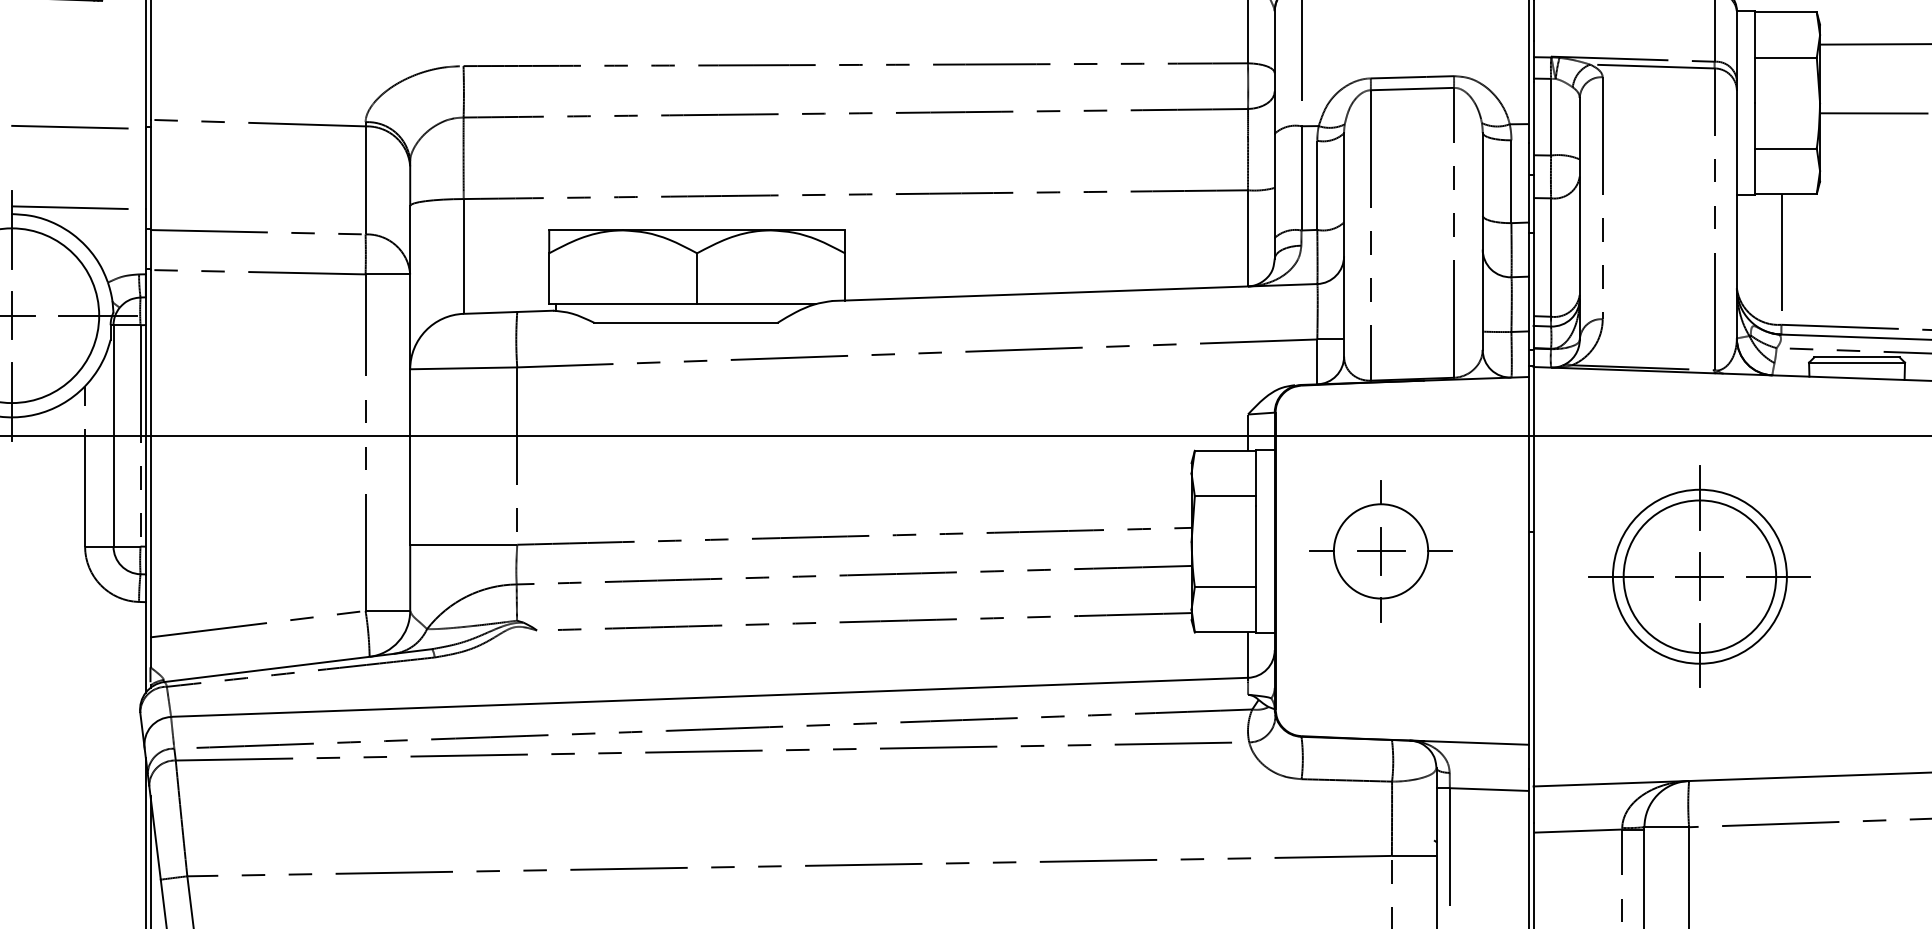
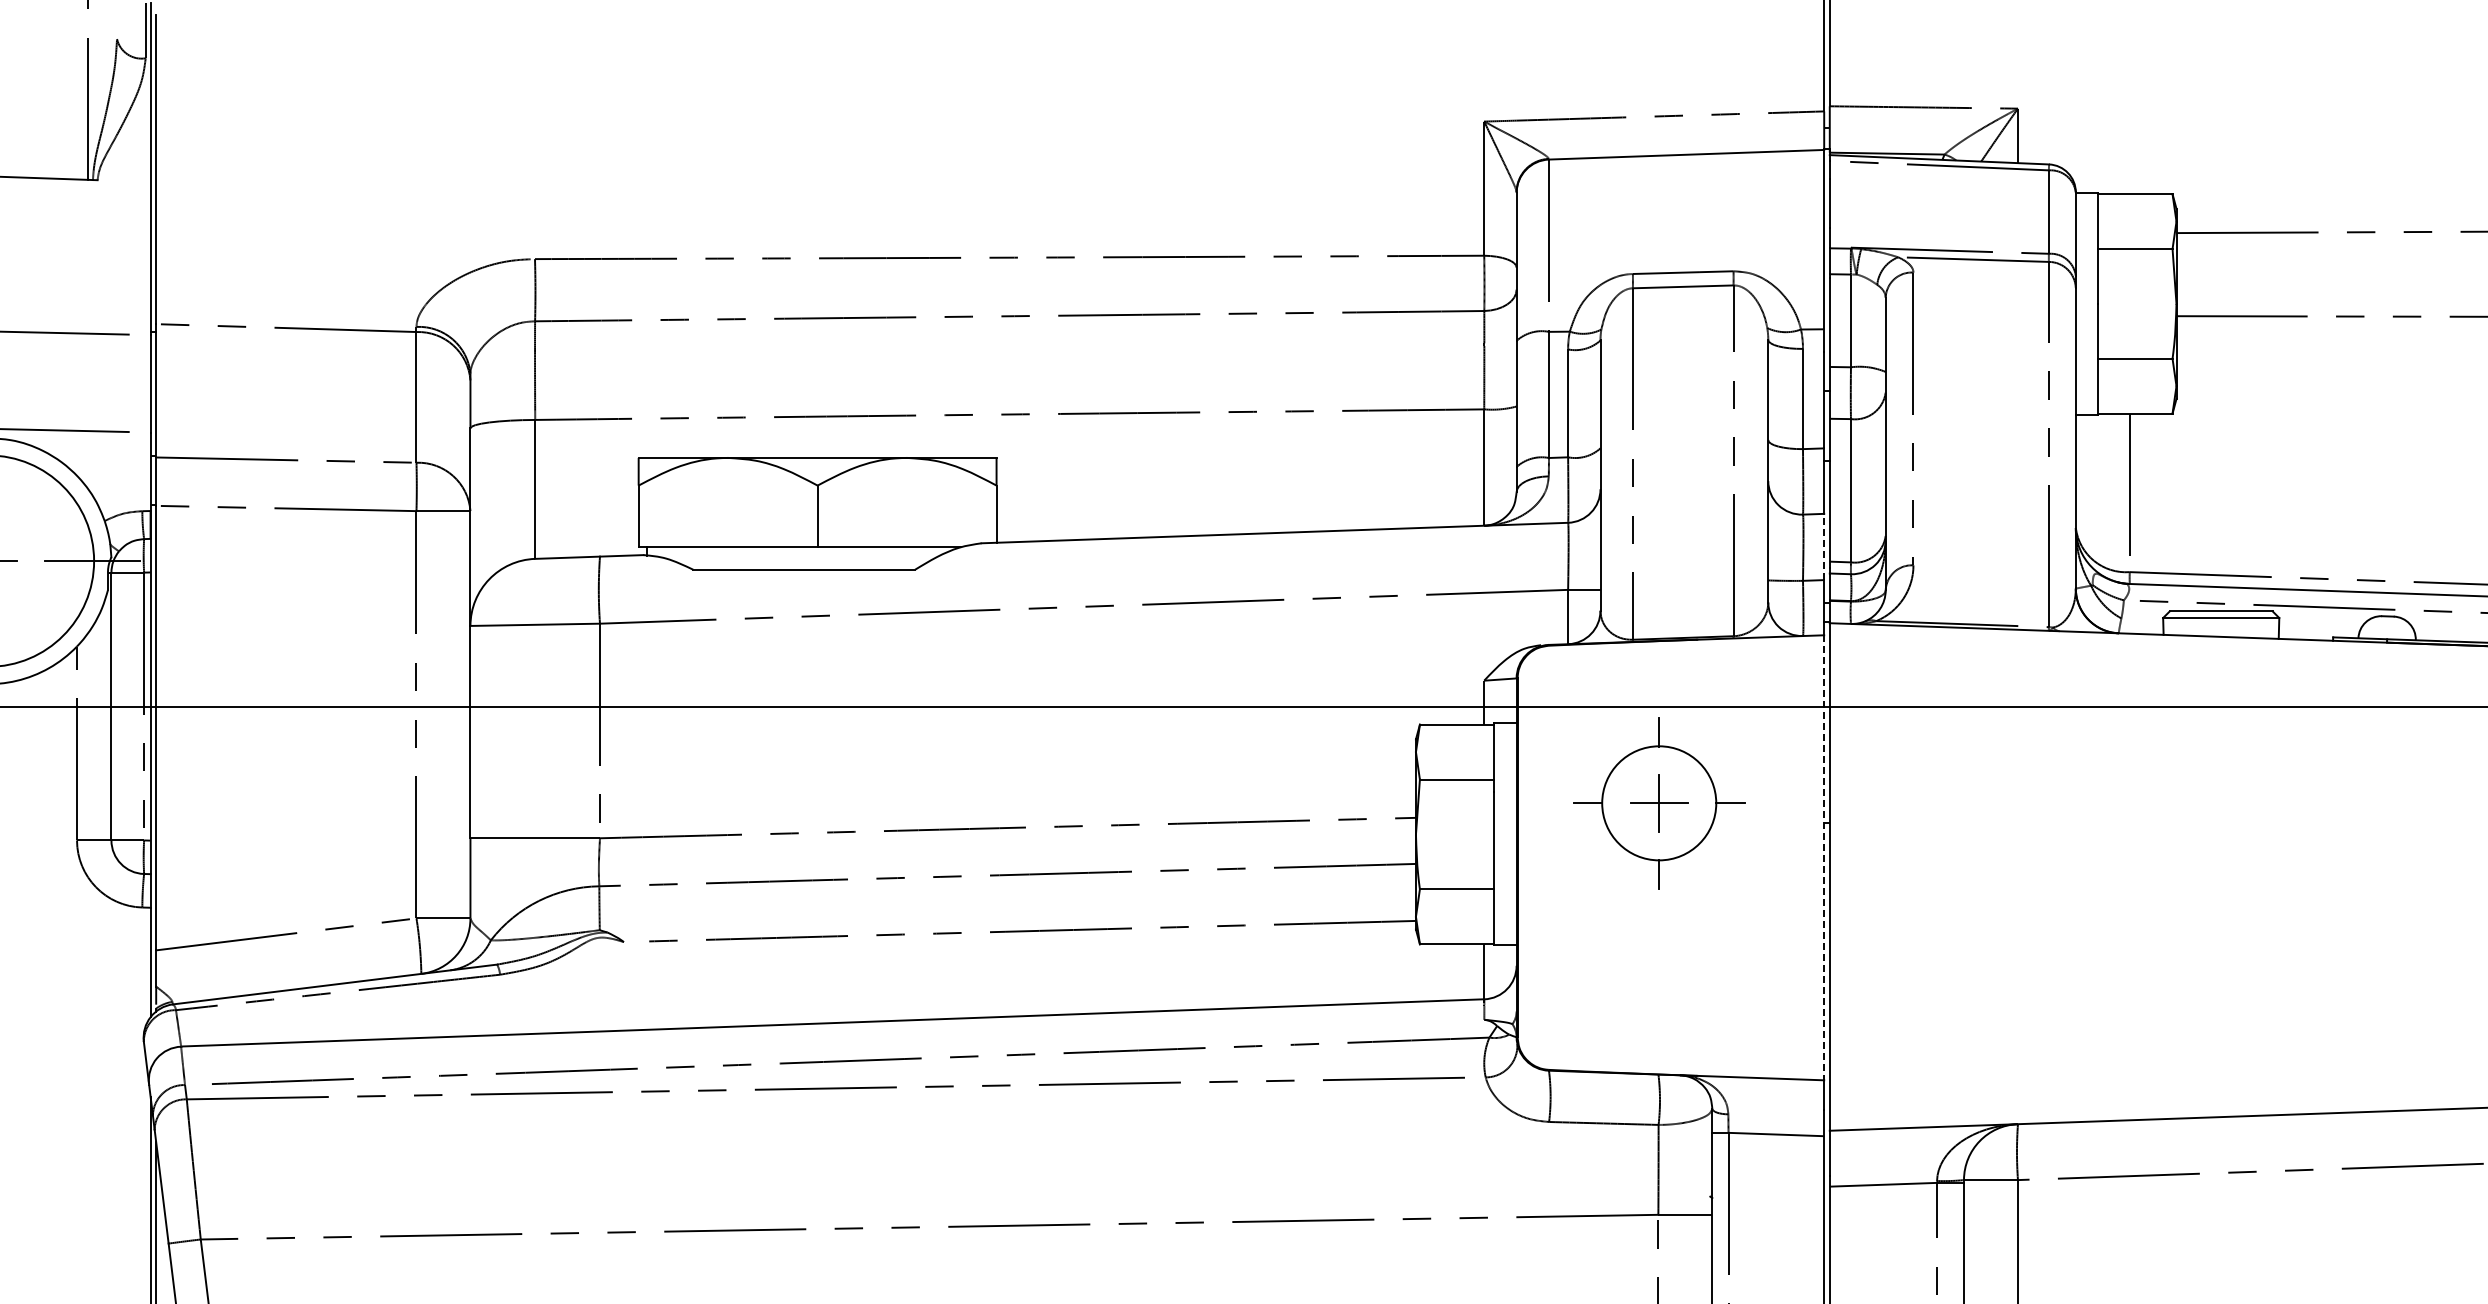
line: (1529, 303) -> (1824, 546), solid -> dashed
part: (1381, 551) -> (1659, 803), moved
line: (1529, 560) -> (1824, 857), solid -> dashed
part: (1699, 576) -> (2030, 876), removed

